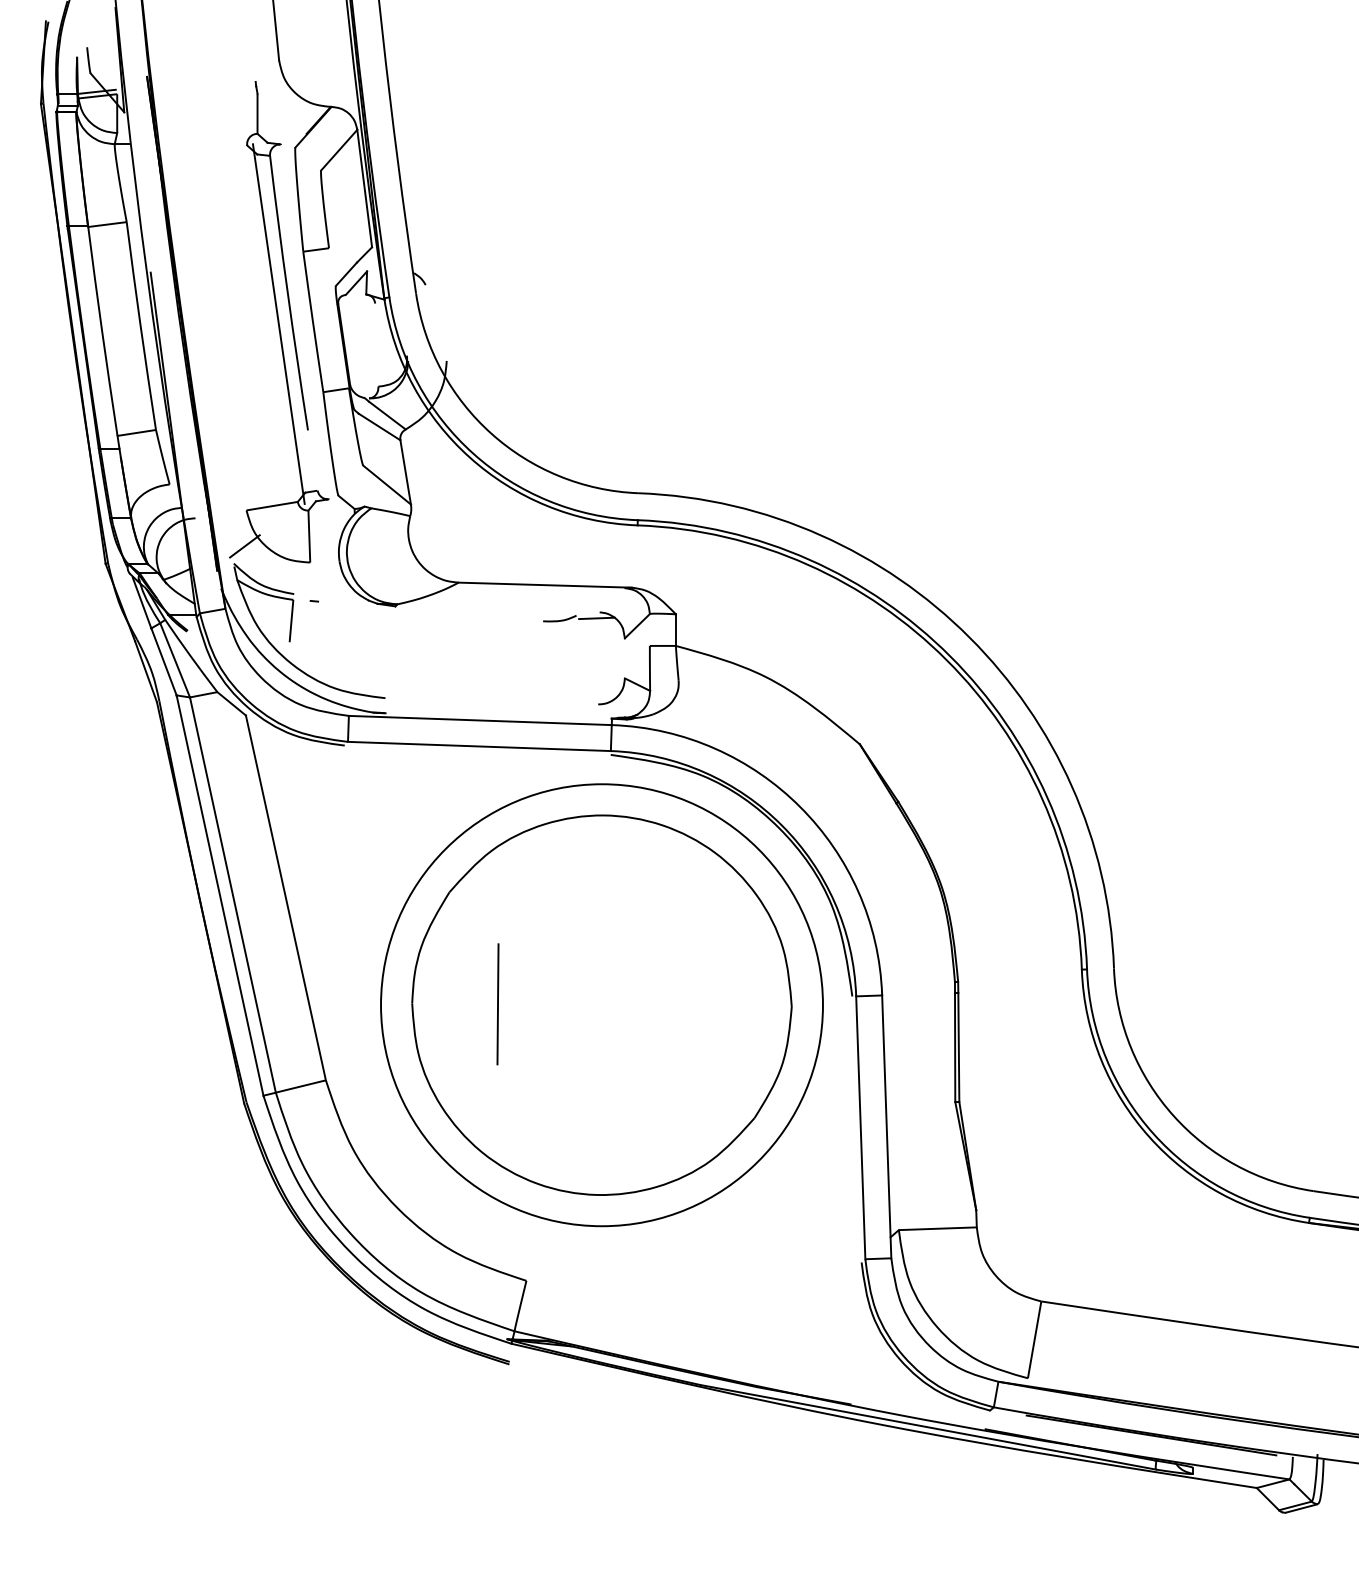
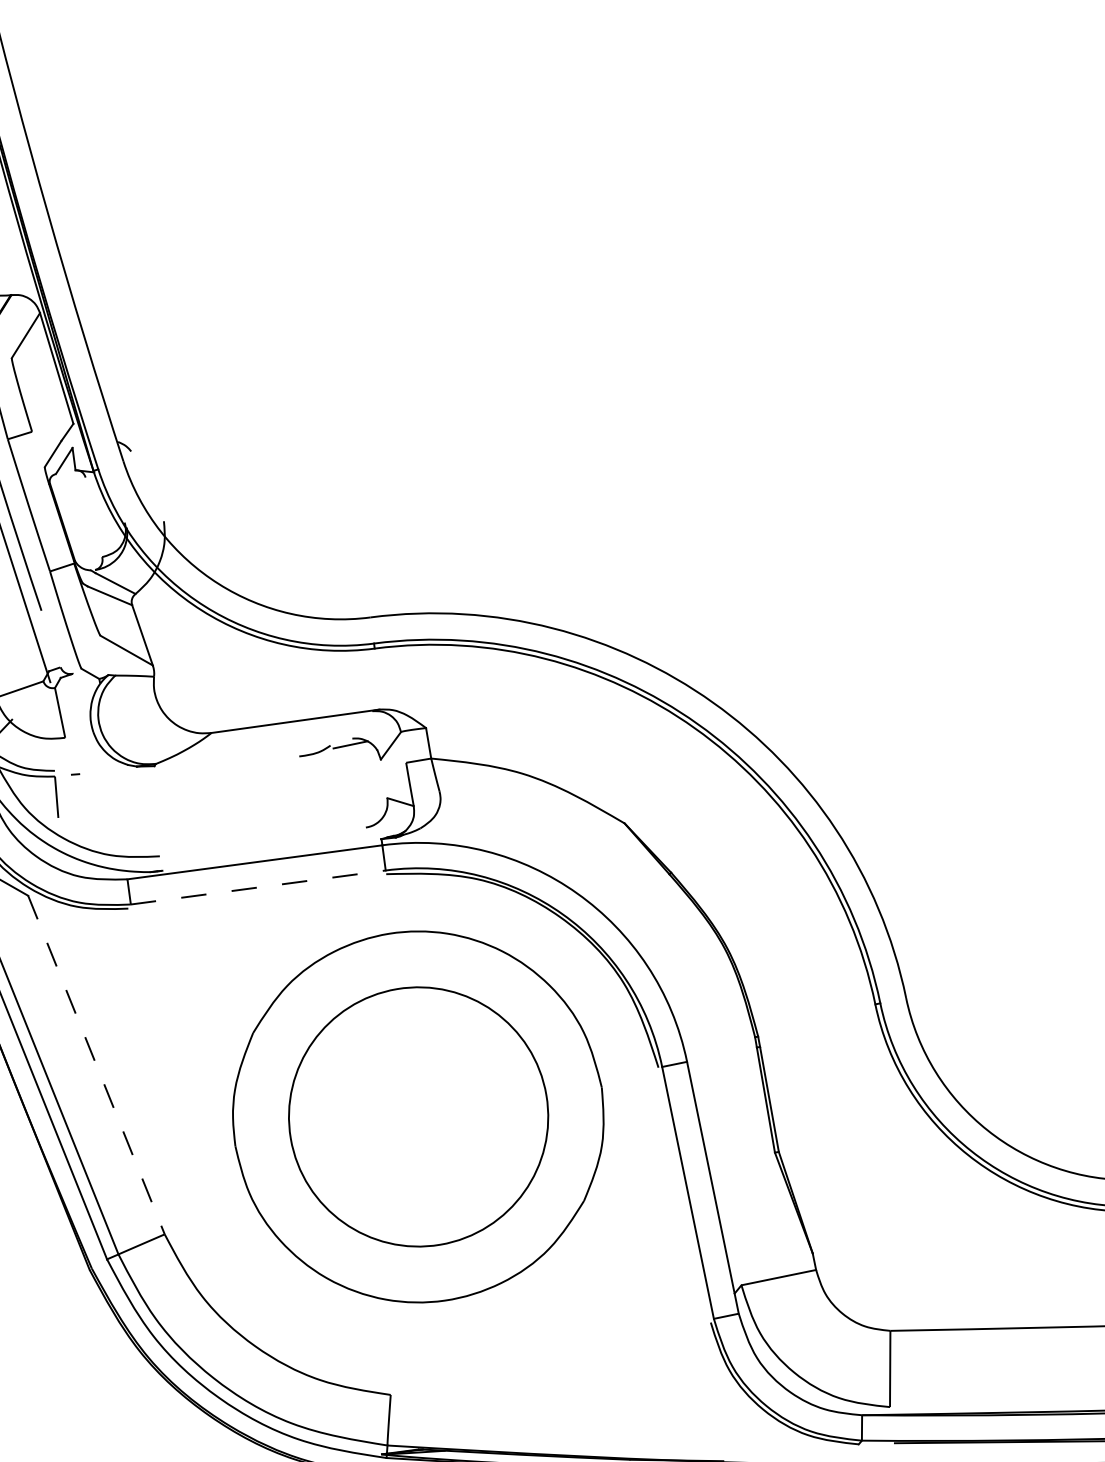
line: (479, 746) -> (258, 887), solid -> dashed
line: (285, 897) -> (95, 1064), solid -> dashed
line: (497, 1004) -> (317, 1133), removed
circle: (601, 1005) -> (418, 1117), size x0.6

